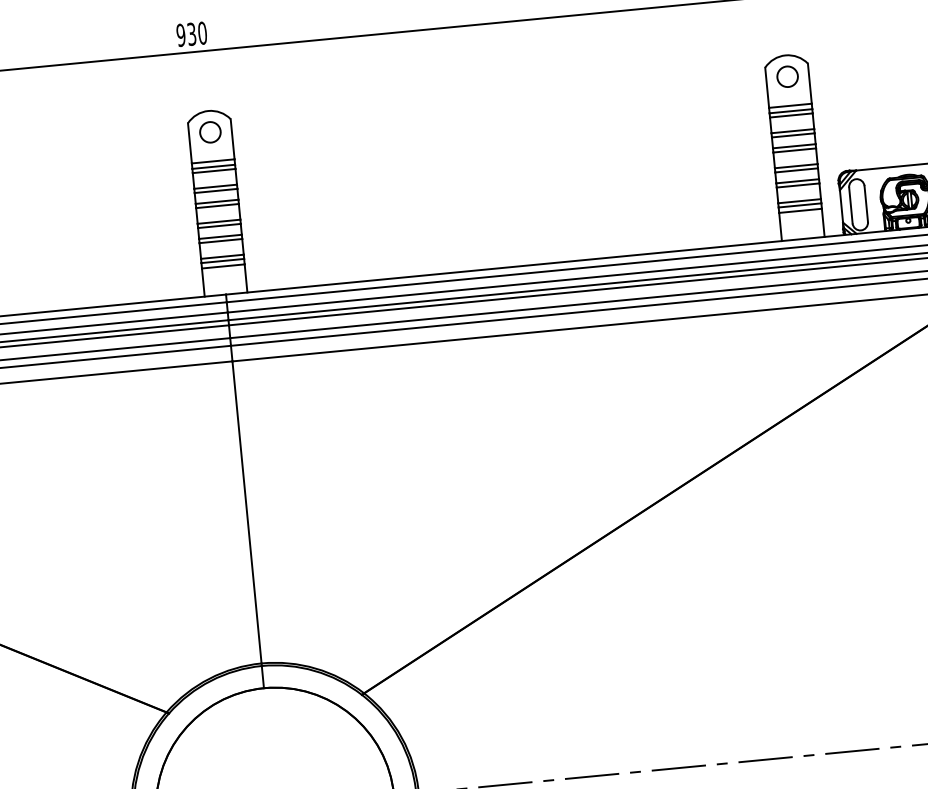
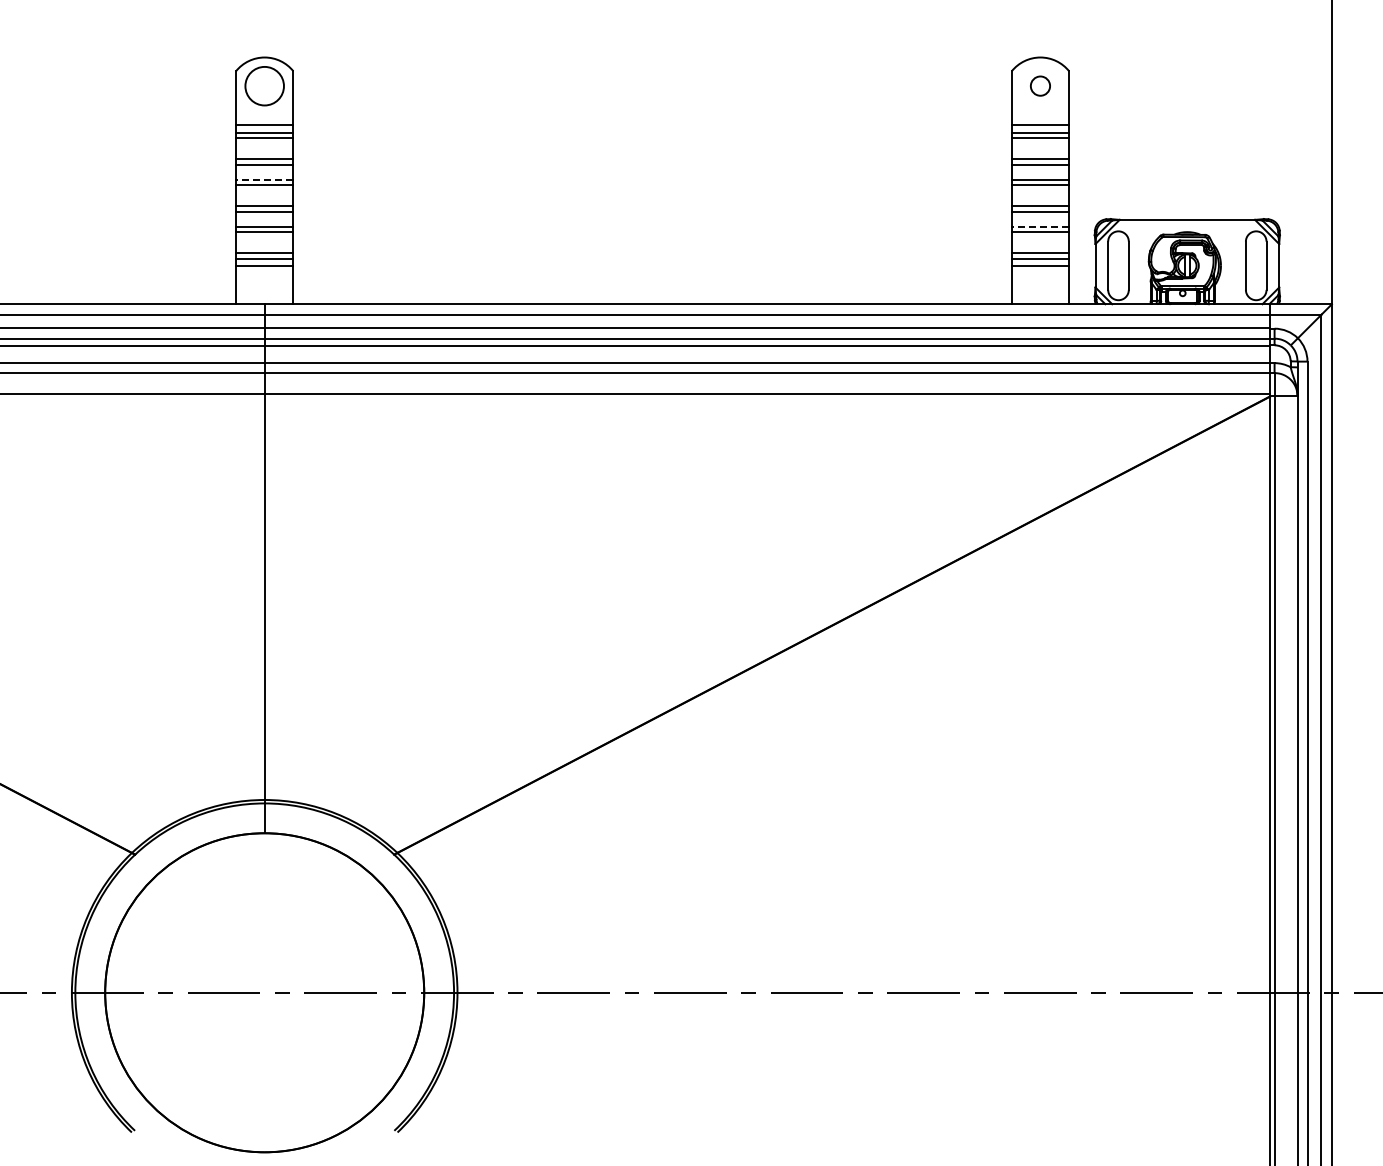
circle: (787, 76) -> (1040, 85), size x0.7
circle: (210, 131) -> (264, 85), size x1.4
line: (797, 181) -> (1040, 226), solid -> dashed
line: (216, 201) -> (264, 179), solid -> dashed

